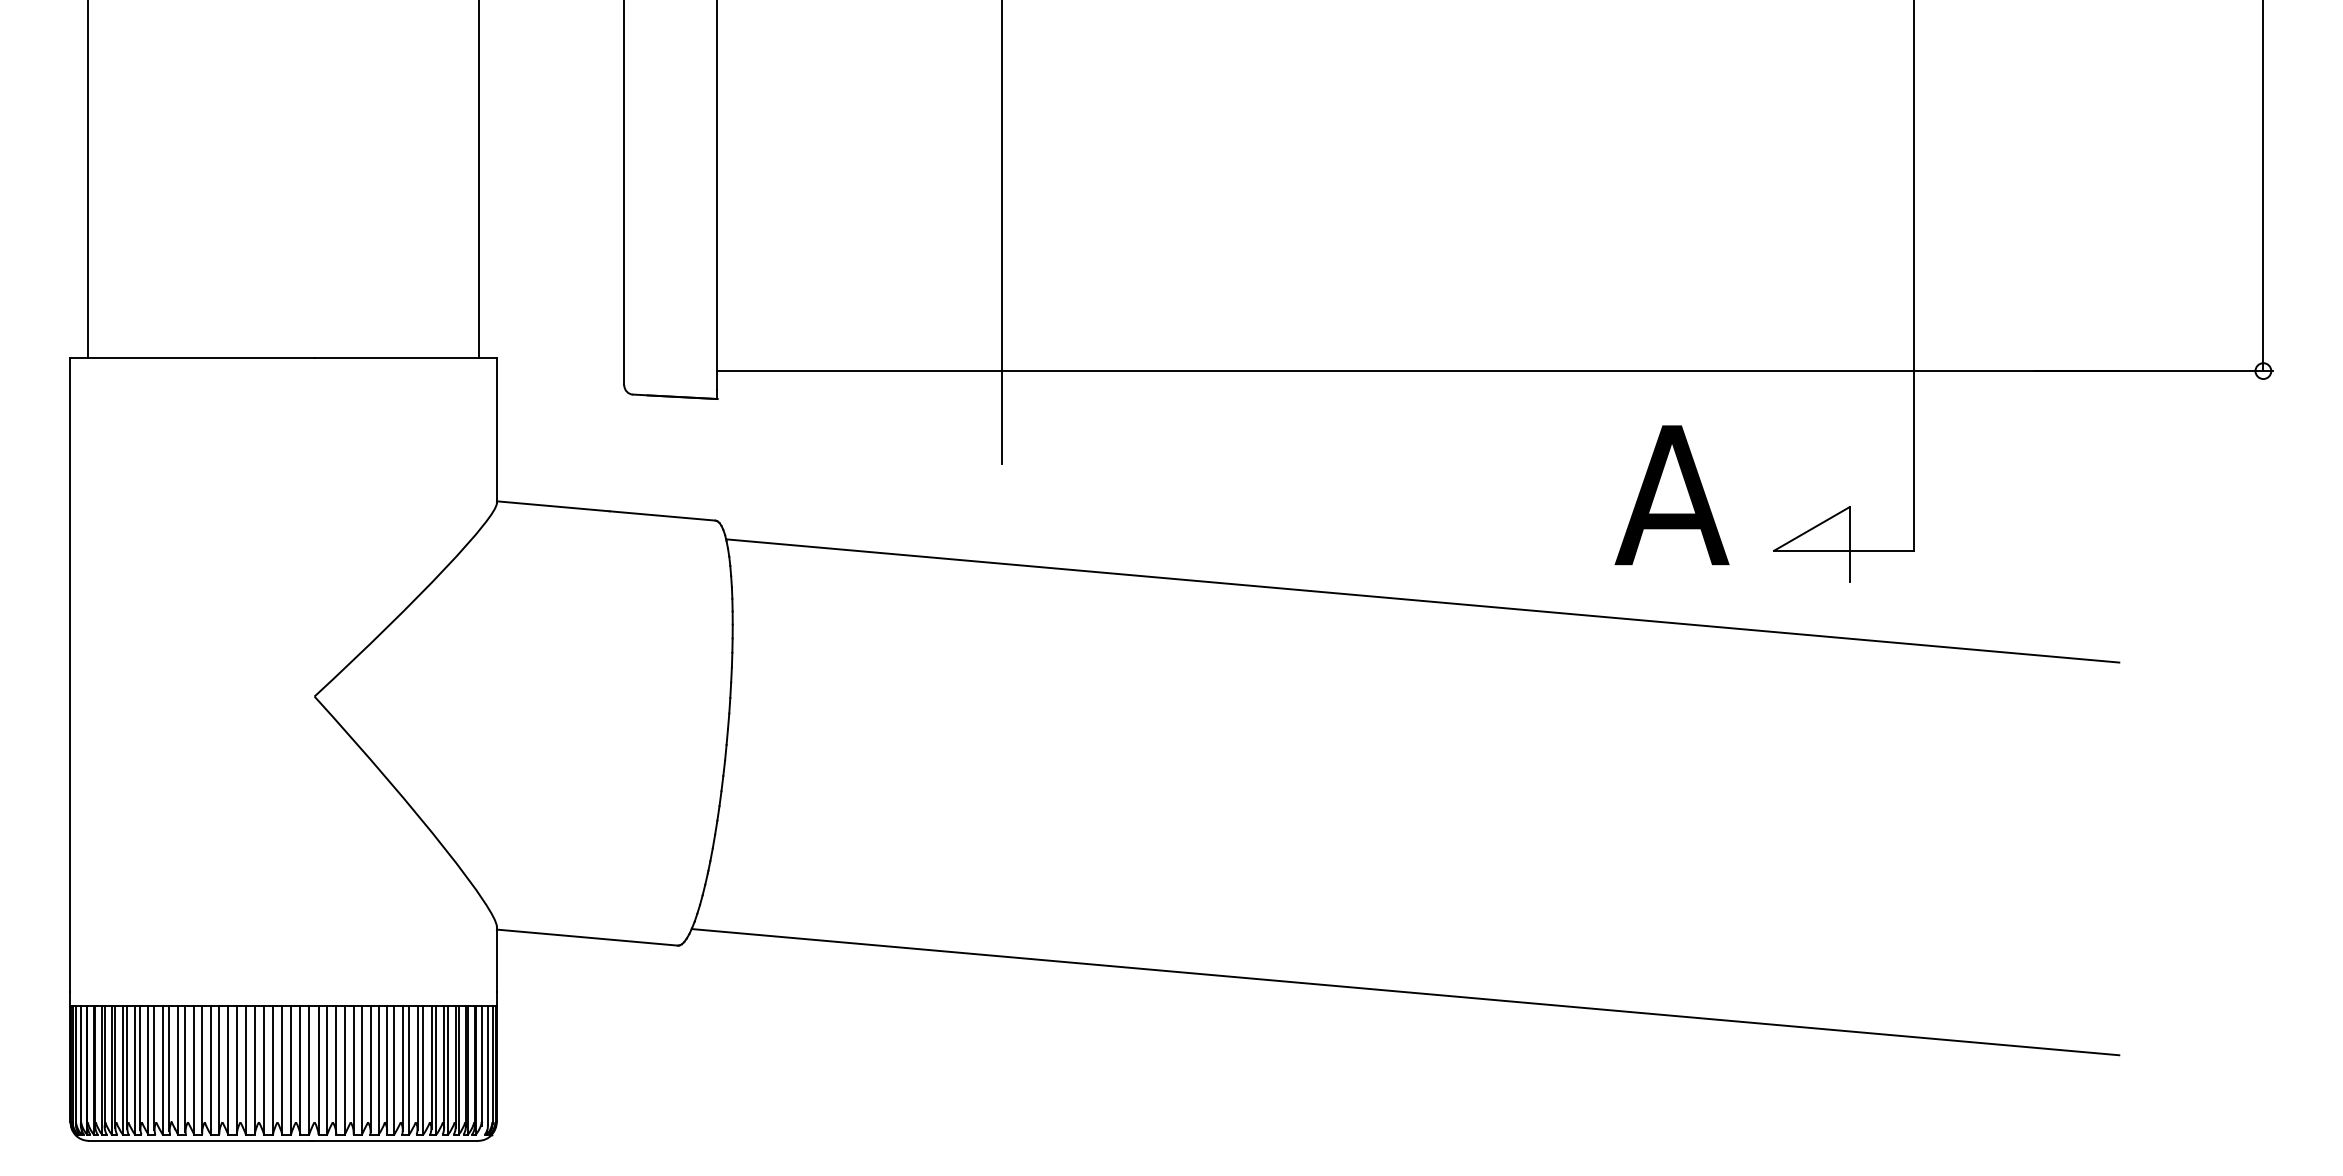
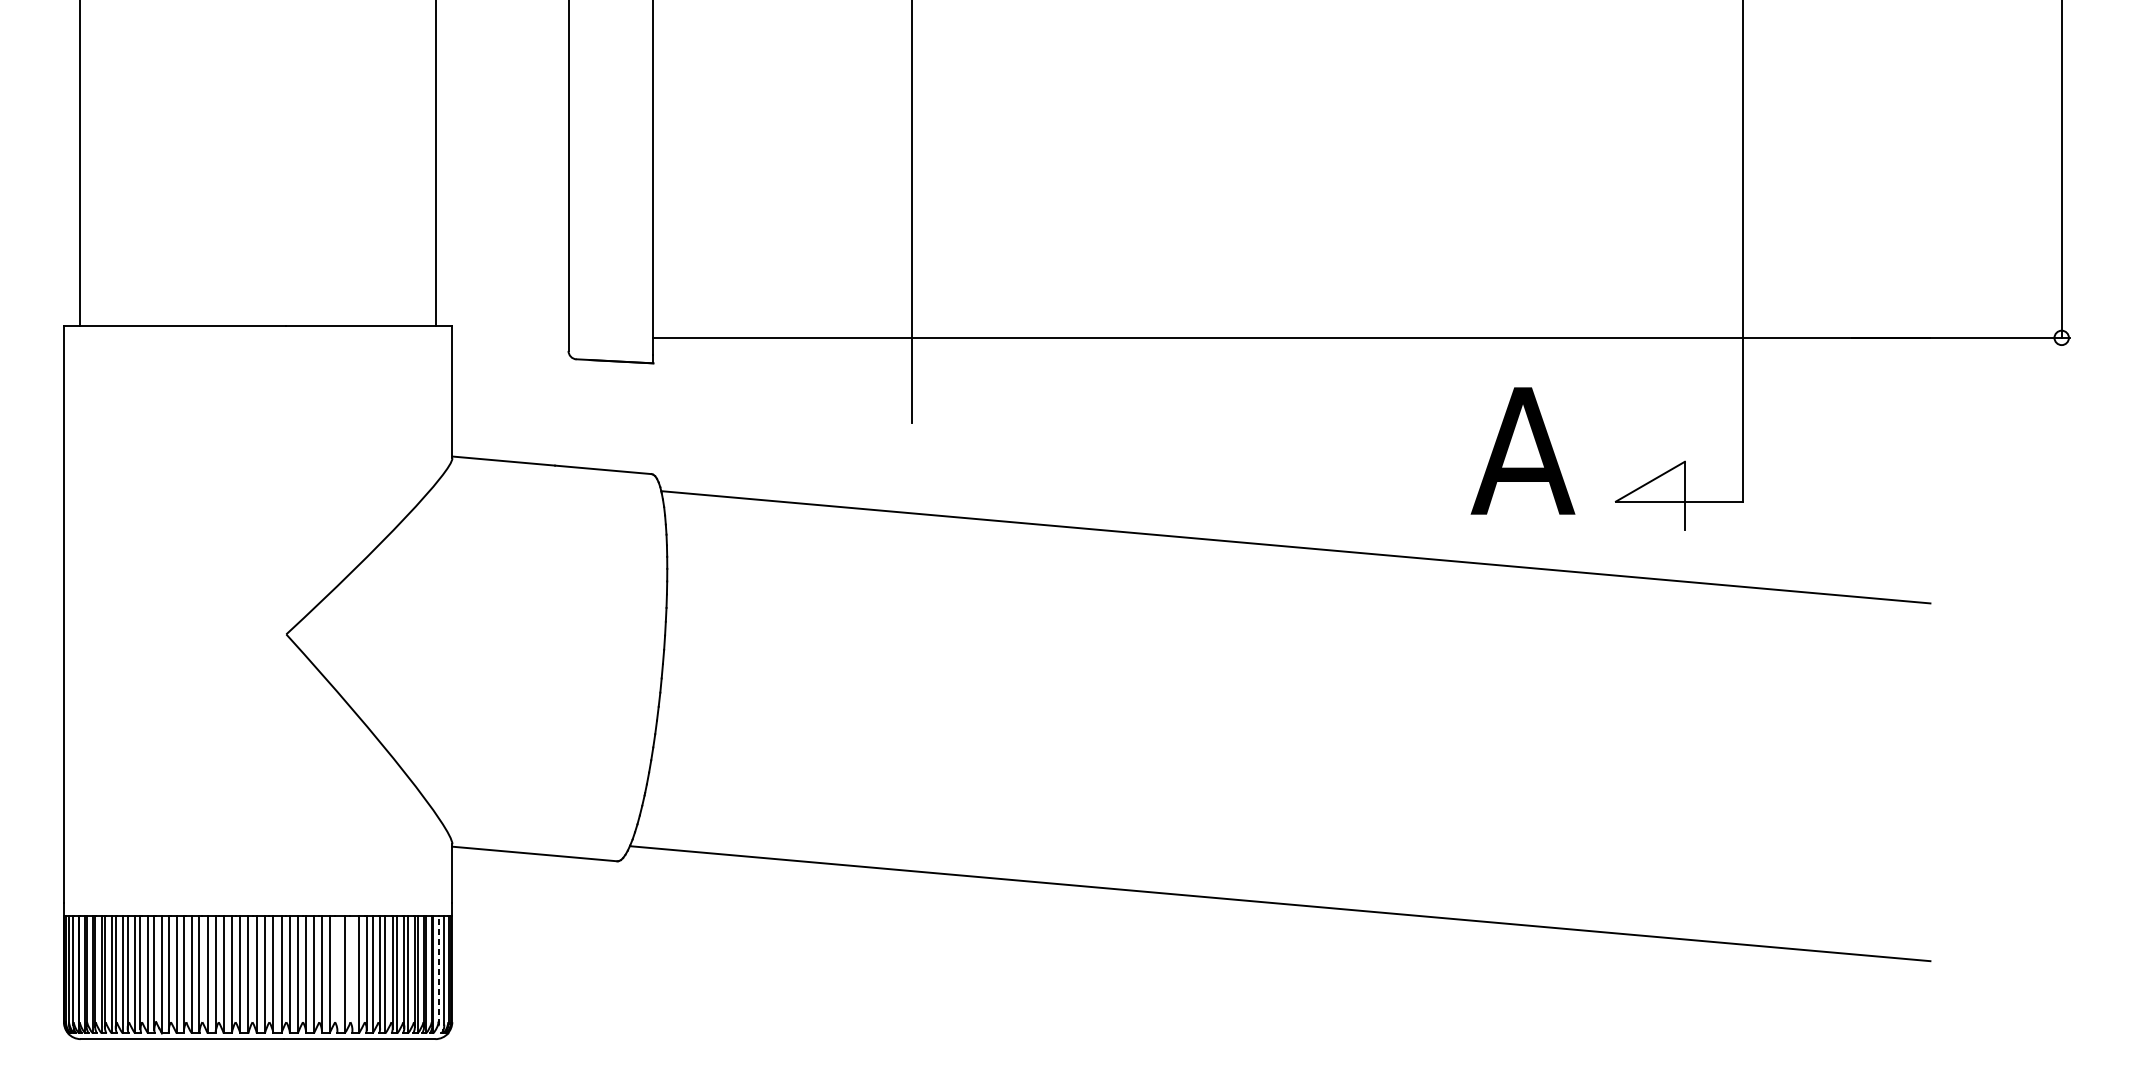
line: (482, 1065) -> (439, 970), solid -> dashed
line: (370, 1068) -> (337, 973), removed
line: (387, 1068) -> (352, 973), removed

